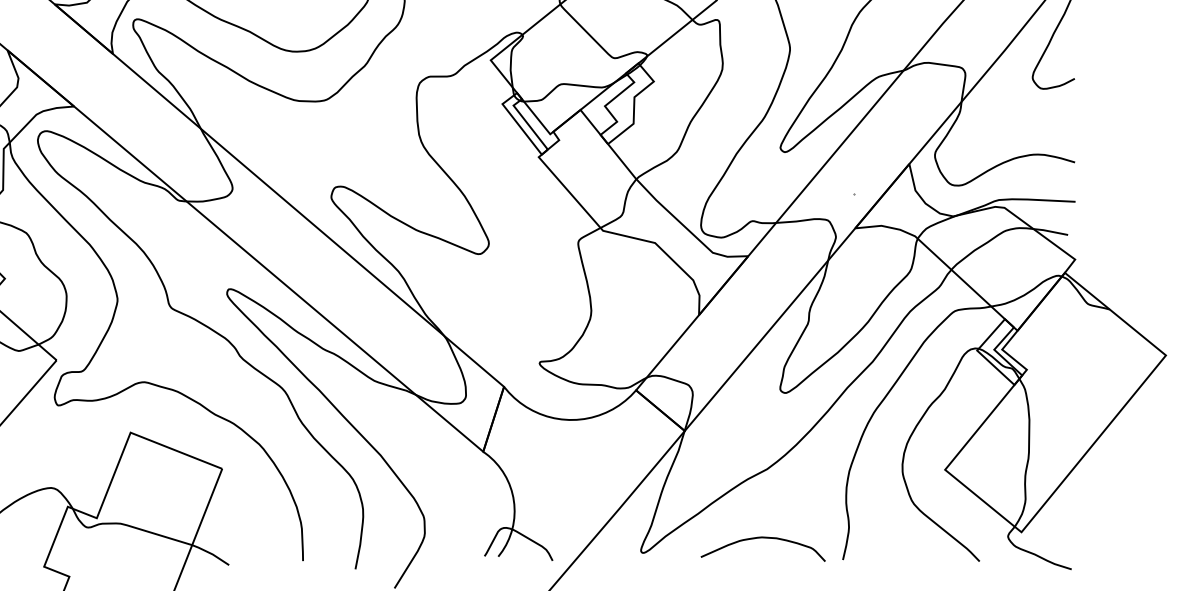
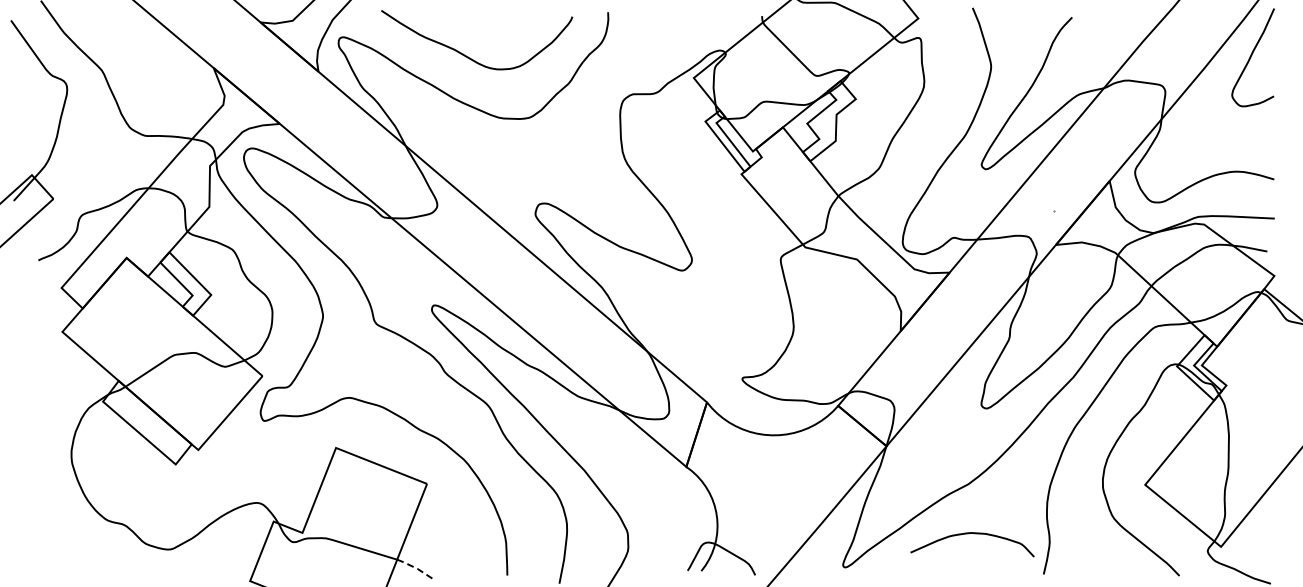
curve: (765, 538) -> (974, 534), moved
line: (211, 554) -> (416, 568), solid -> dashed

